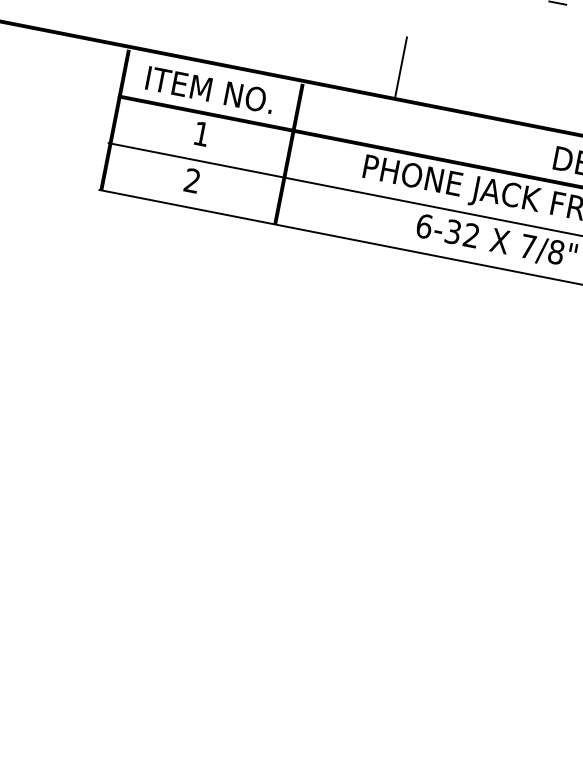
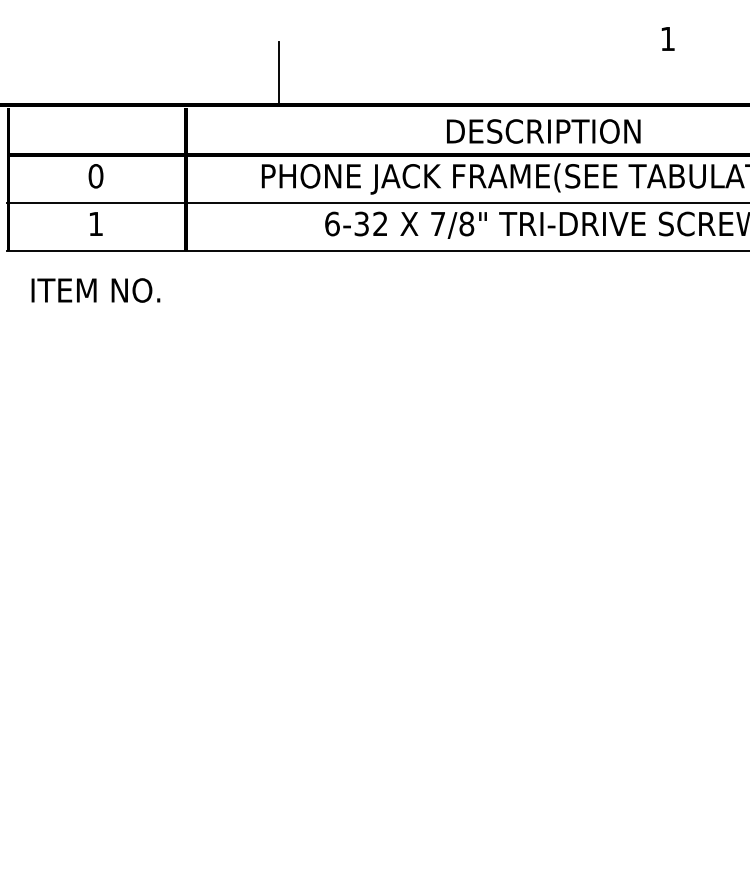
text: (209, 89) -> (95, 290), moved
text: (201, 134) -> (95, 176), 1 -> 0
text: (192, 180) -> (95, 223), 2 -> 1

